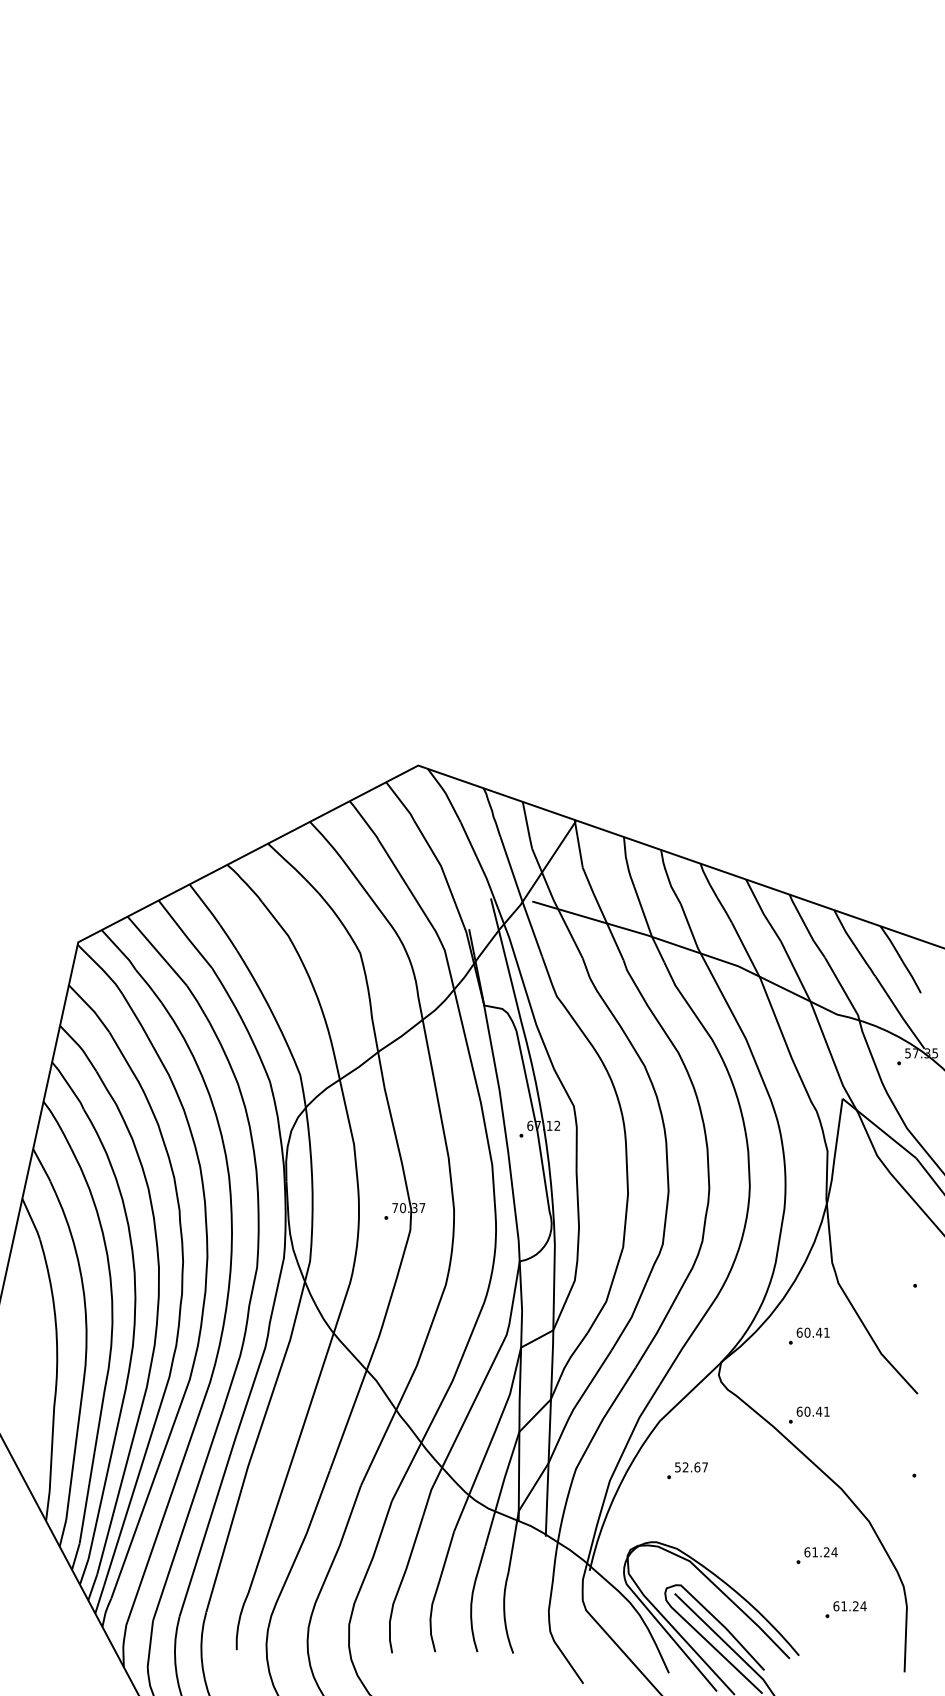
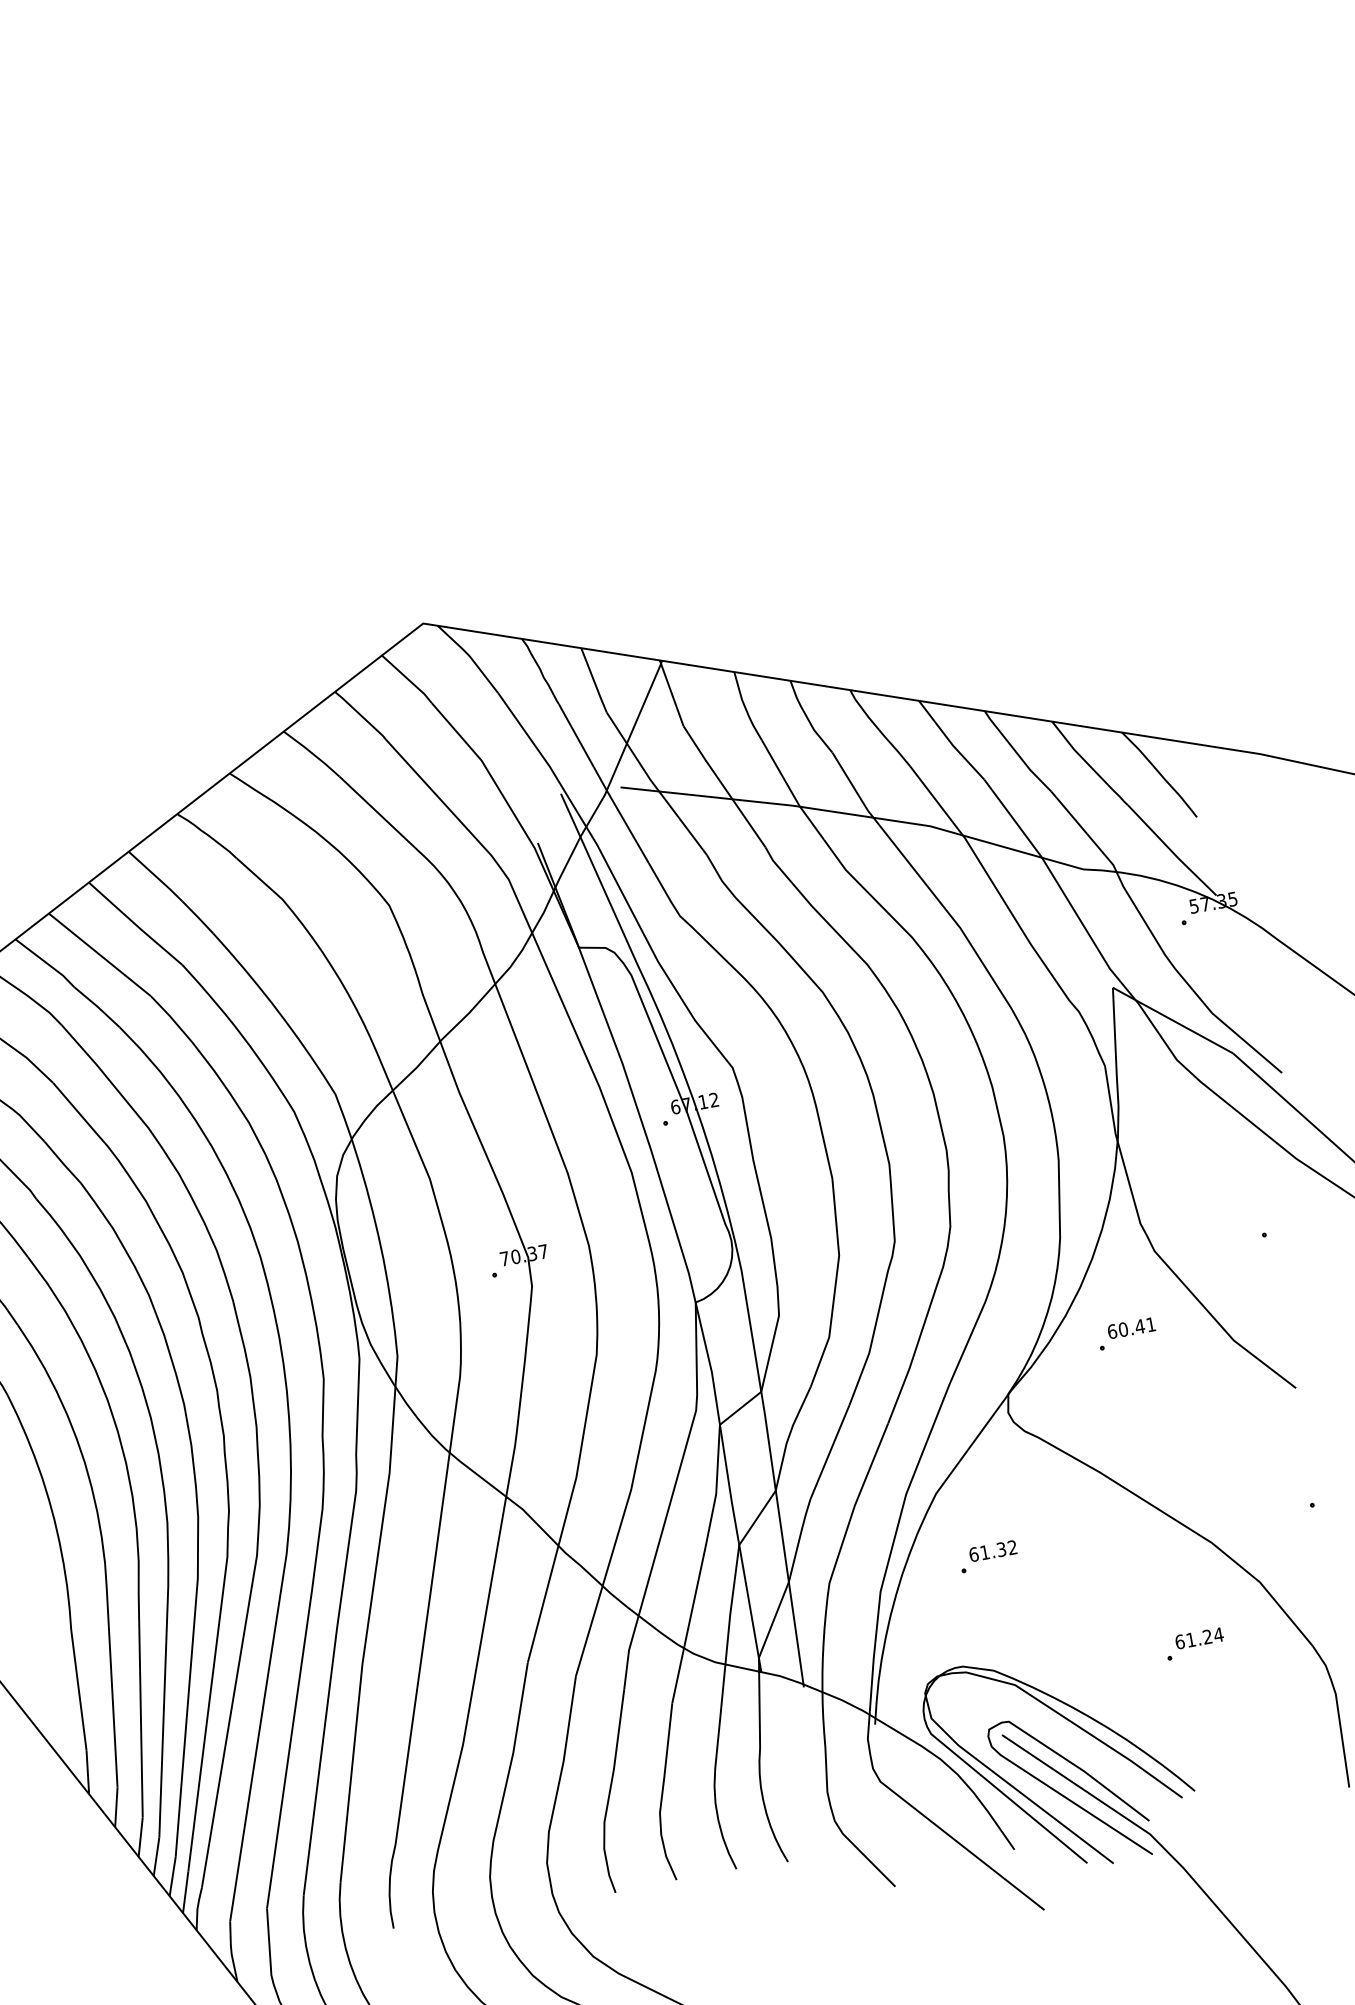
part: (809, 1414) -> (1147, 1445), removed
text: (691, 1467) -> (993, 1551), 52.67 -> 61.32
part: (845, 1609) -> (1249, 1713), removed

